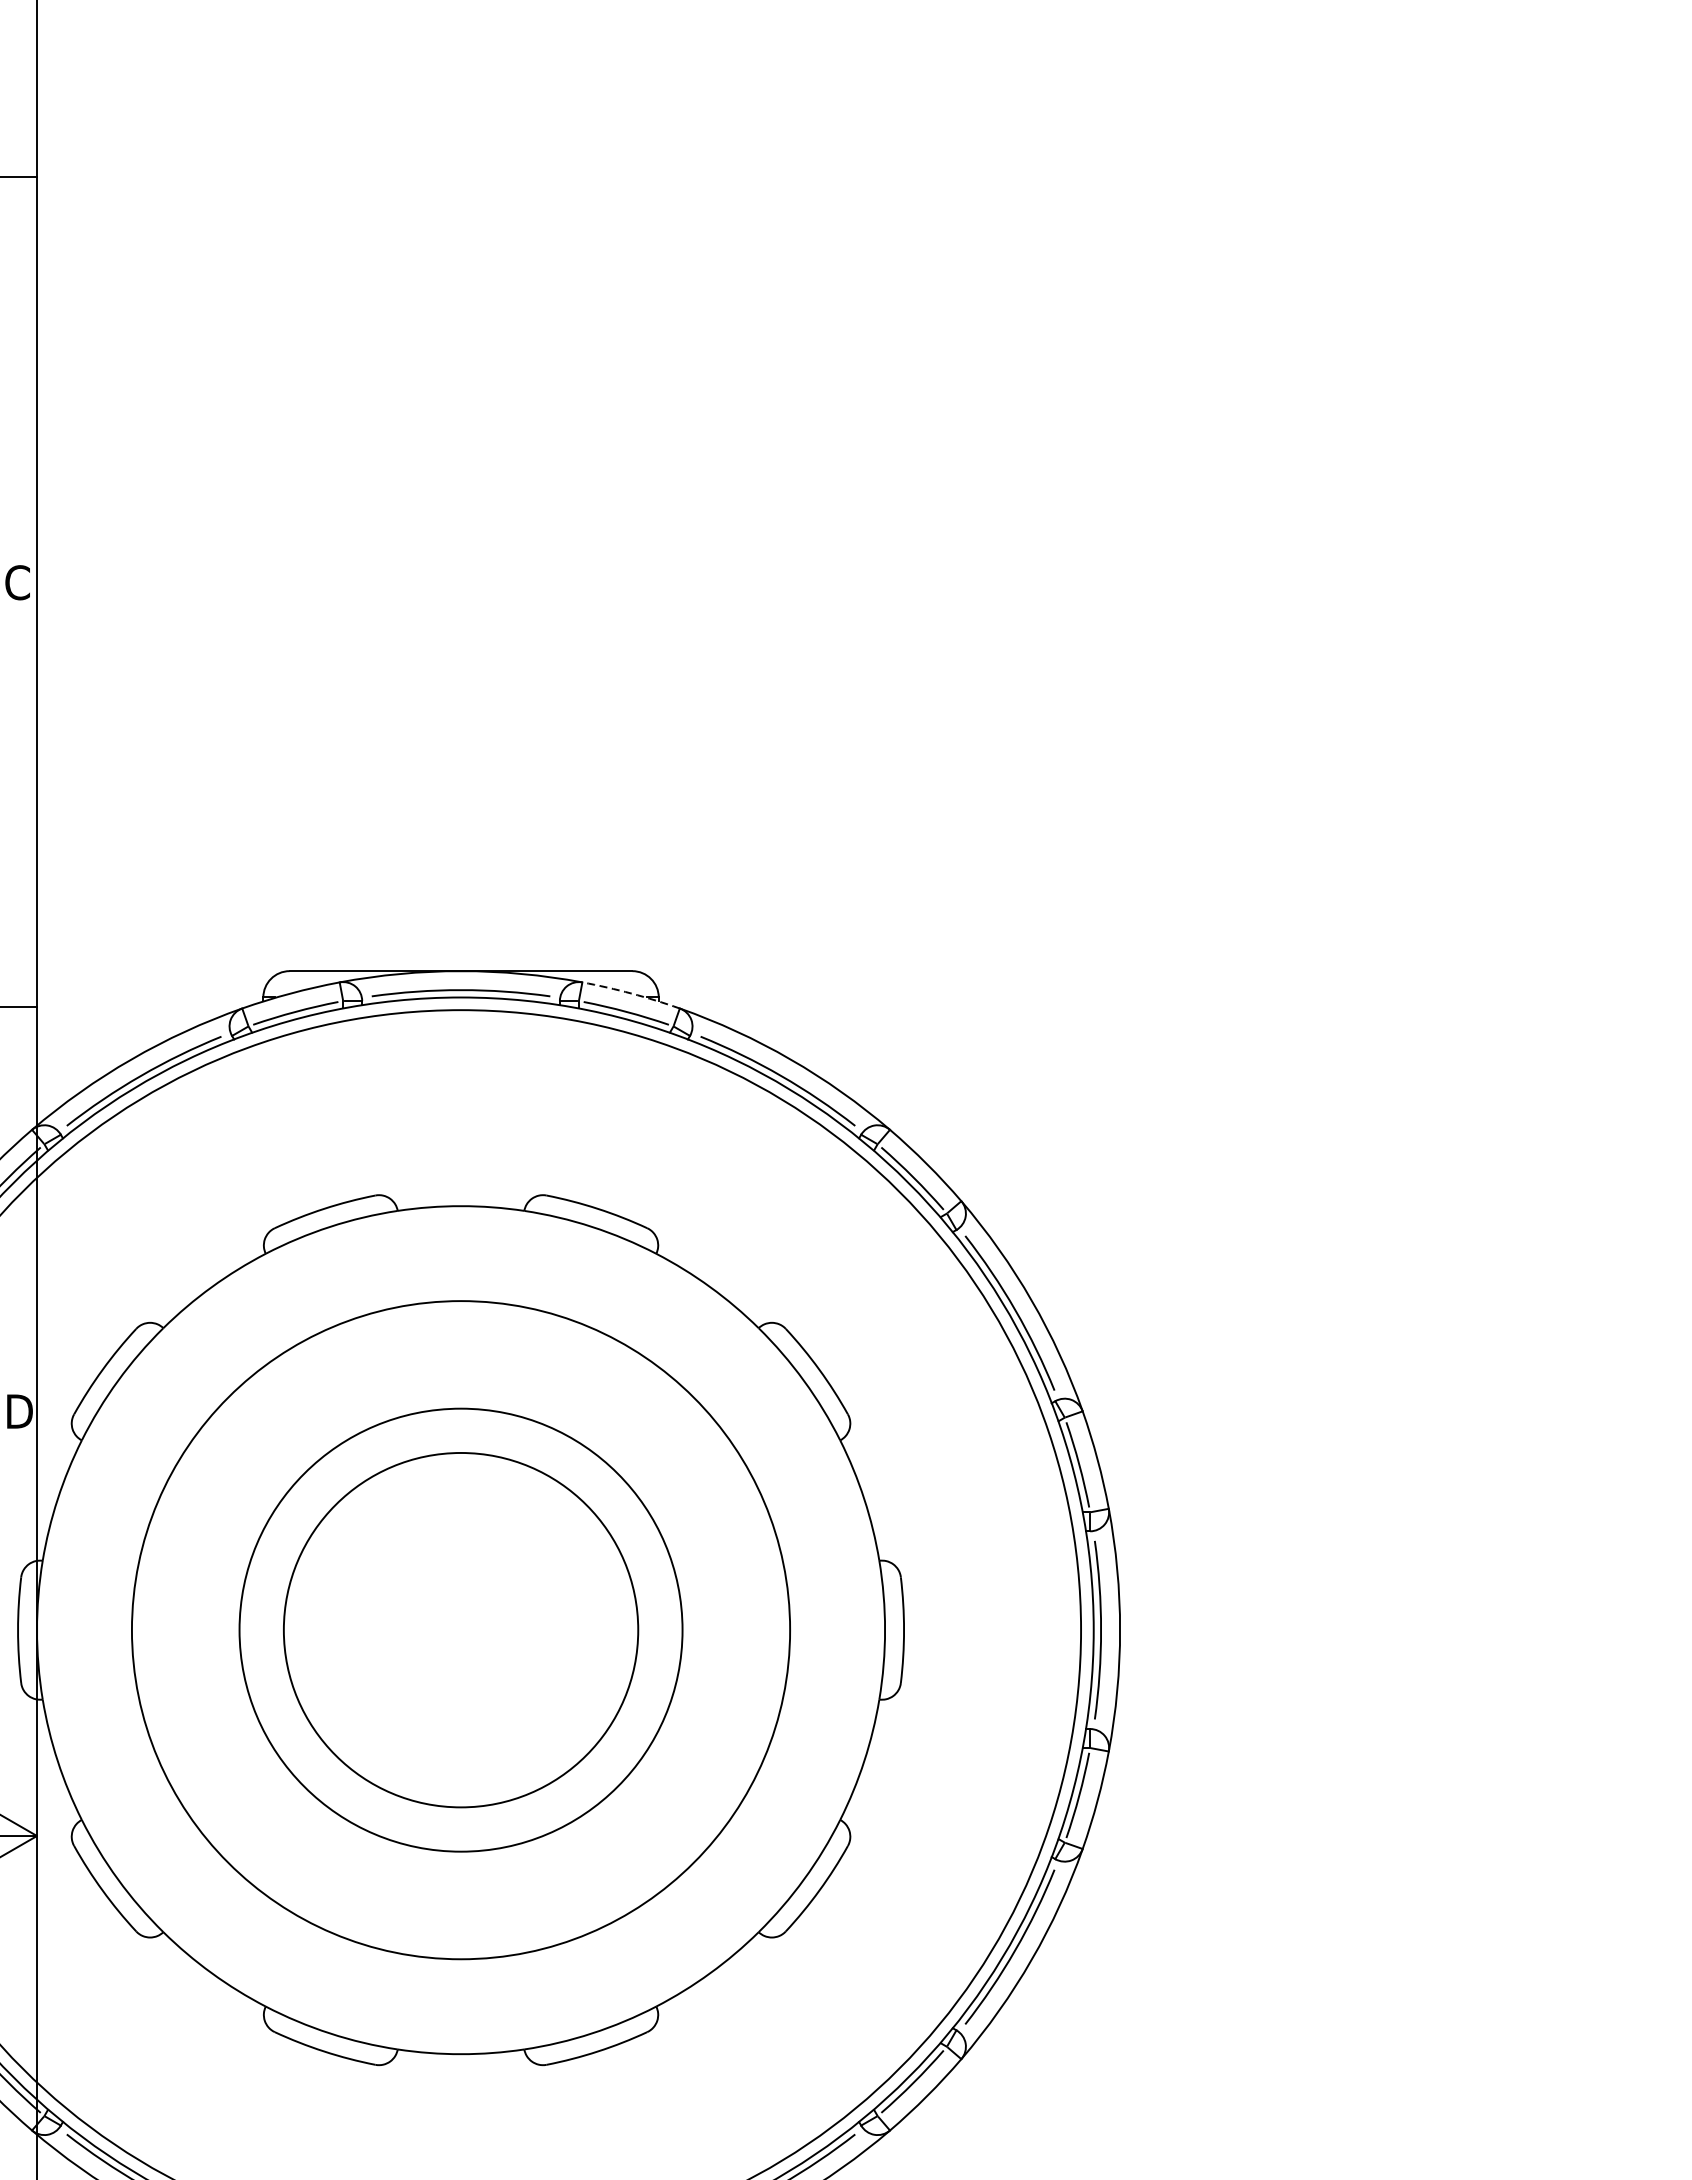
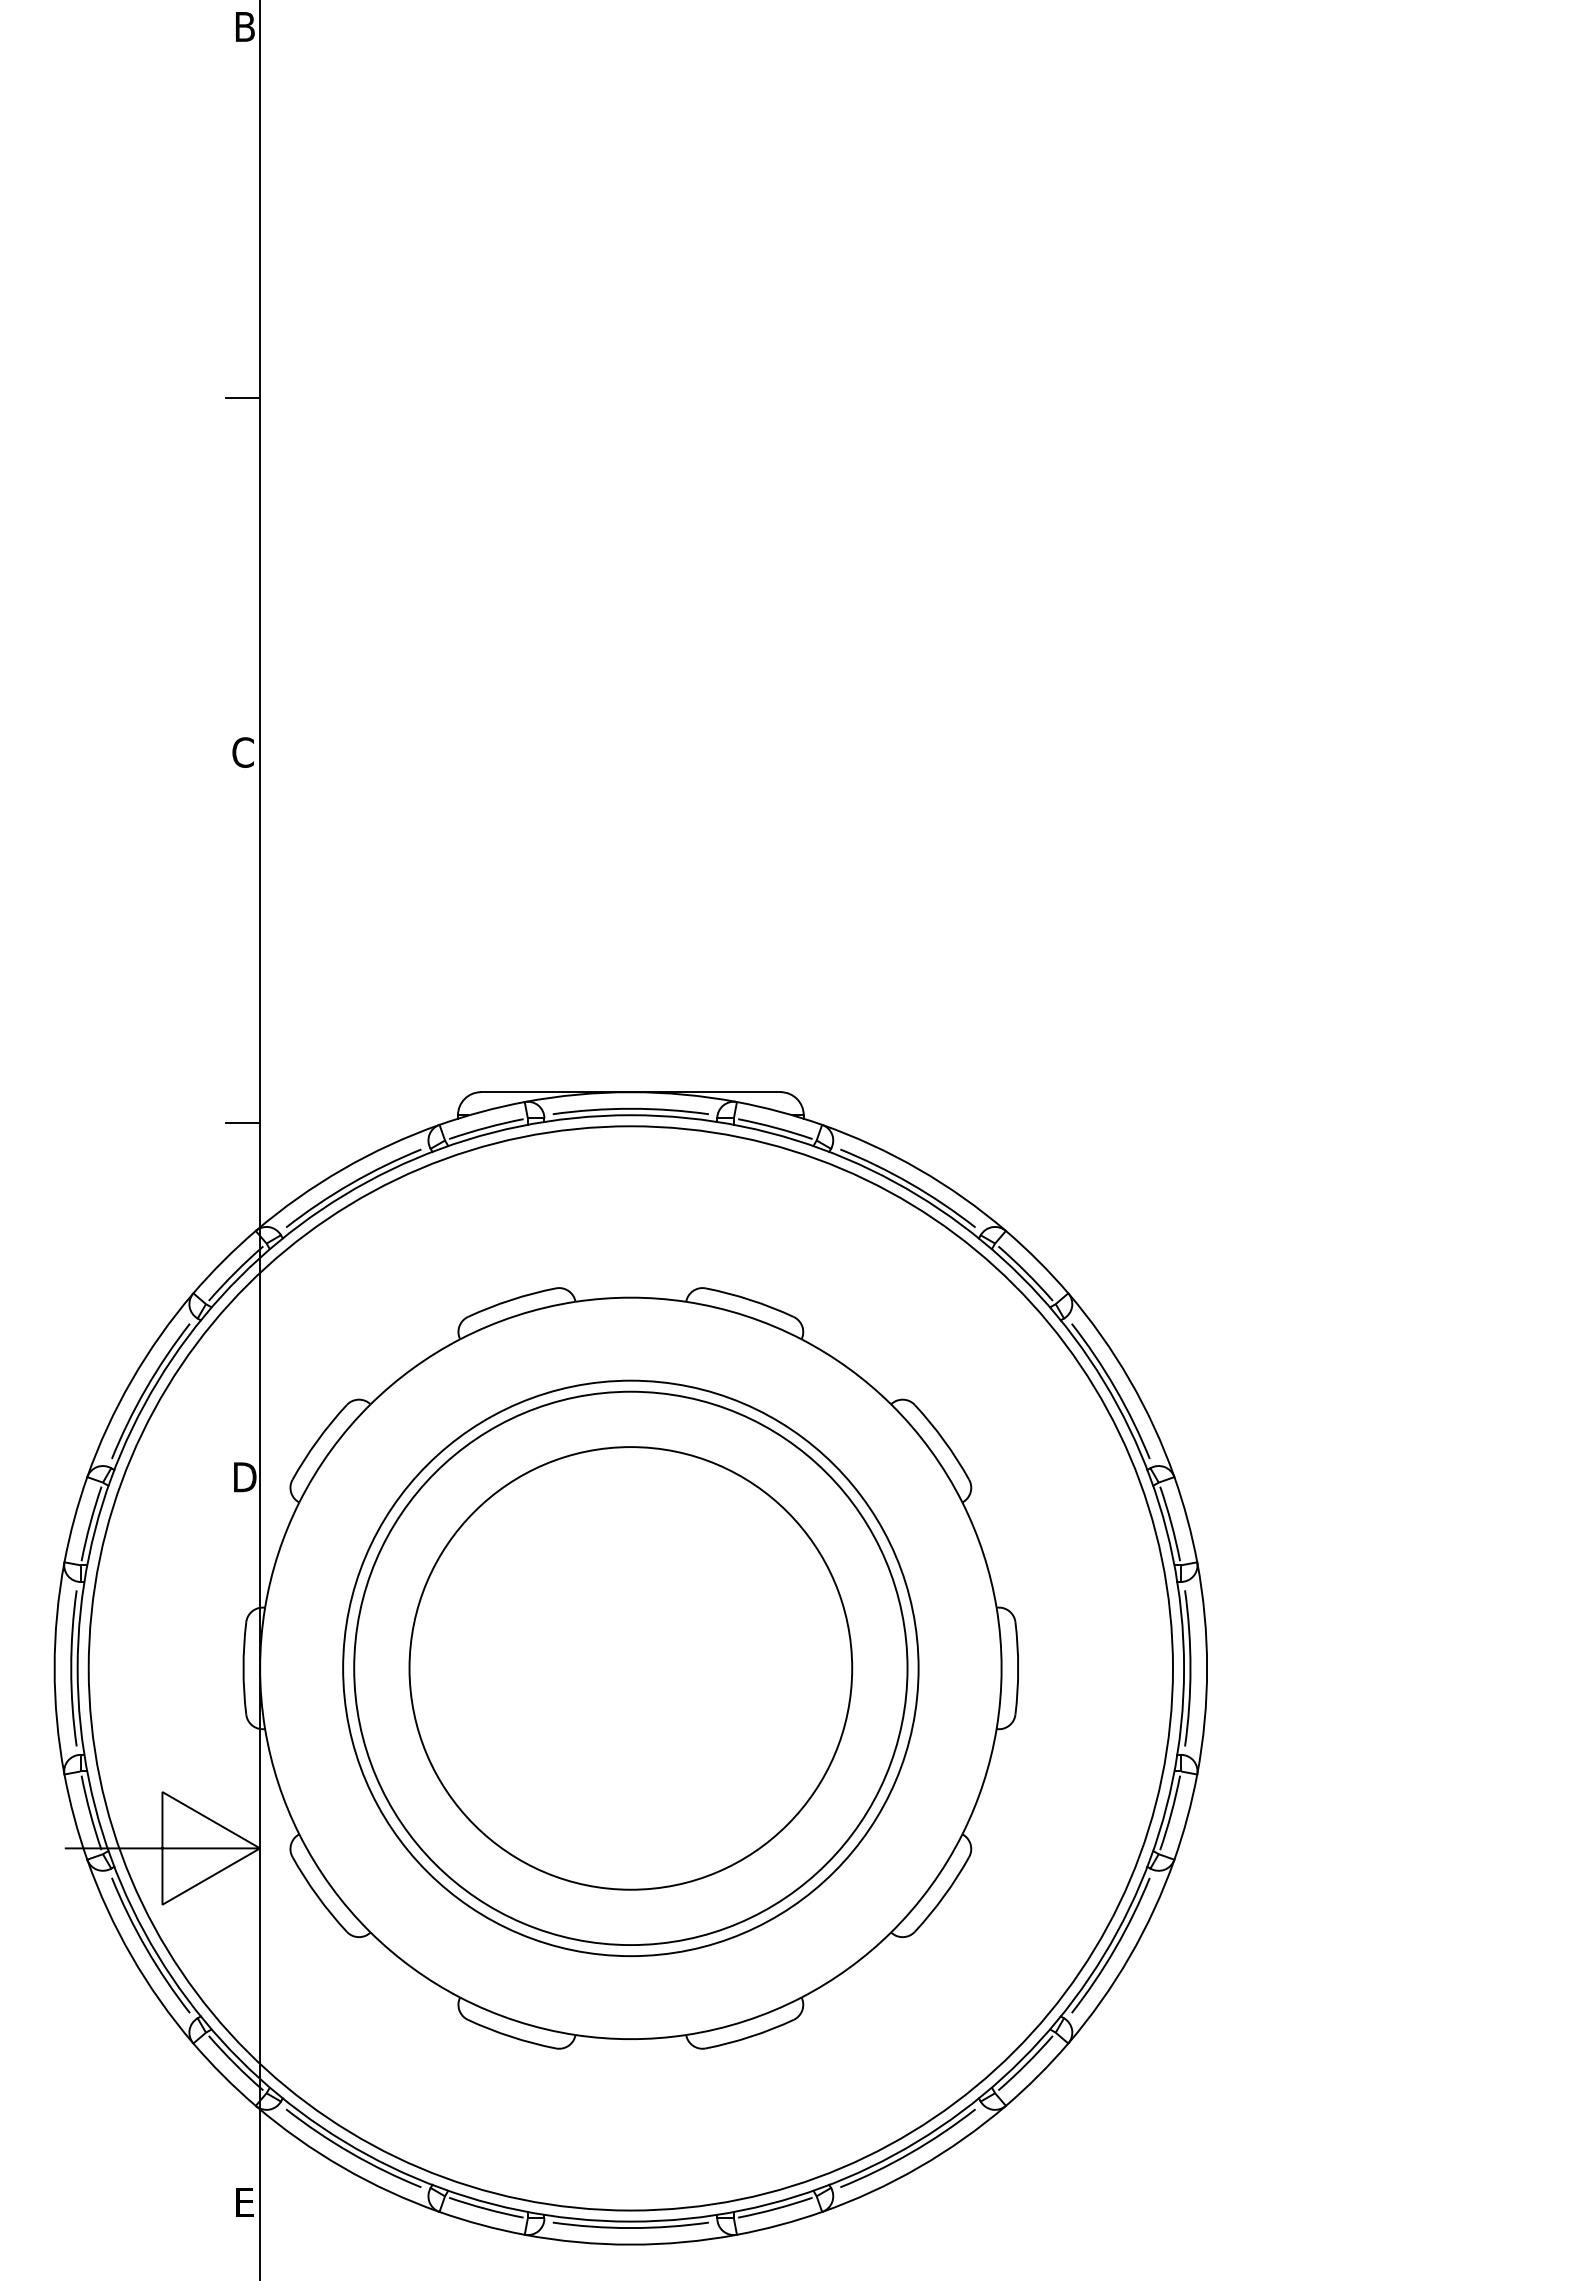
arc: (632, 993) -> (780, 1111), dashed -> solid
circle: (460, 1630) -> (630, 1668), size x1.43
circle: (460, 1630) -> (630, 1668), size x1.43

